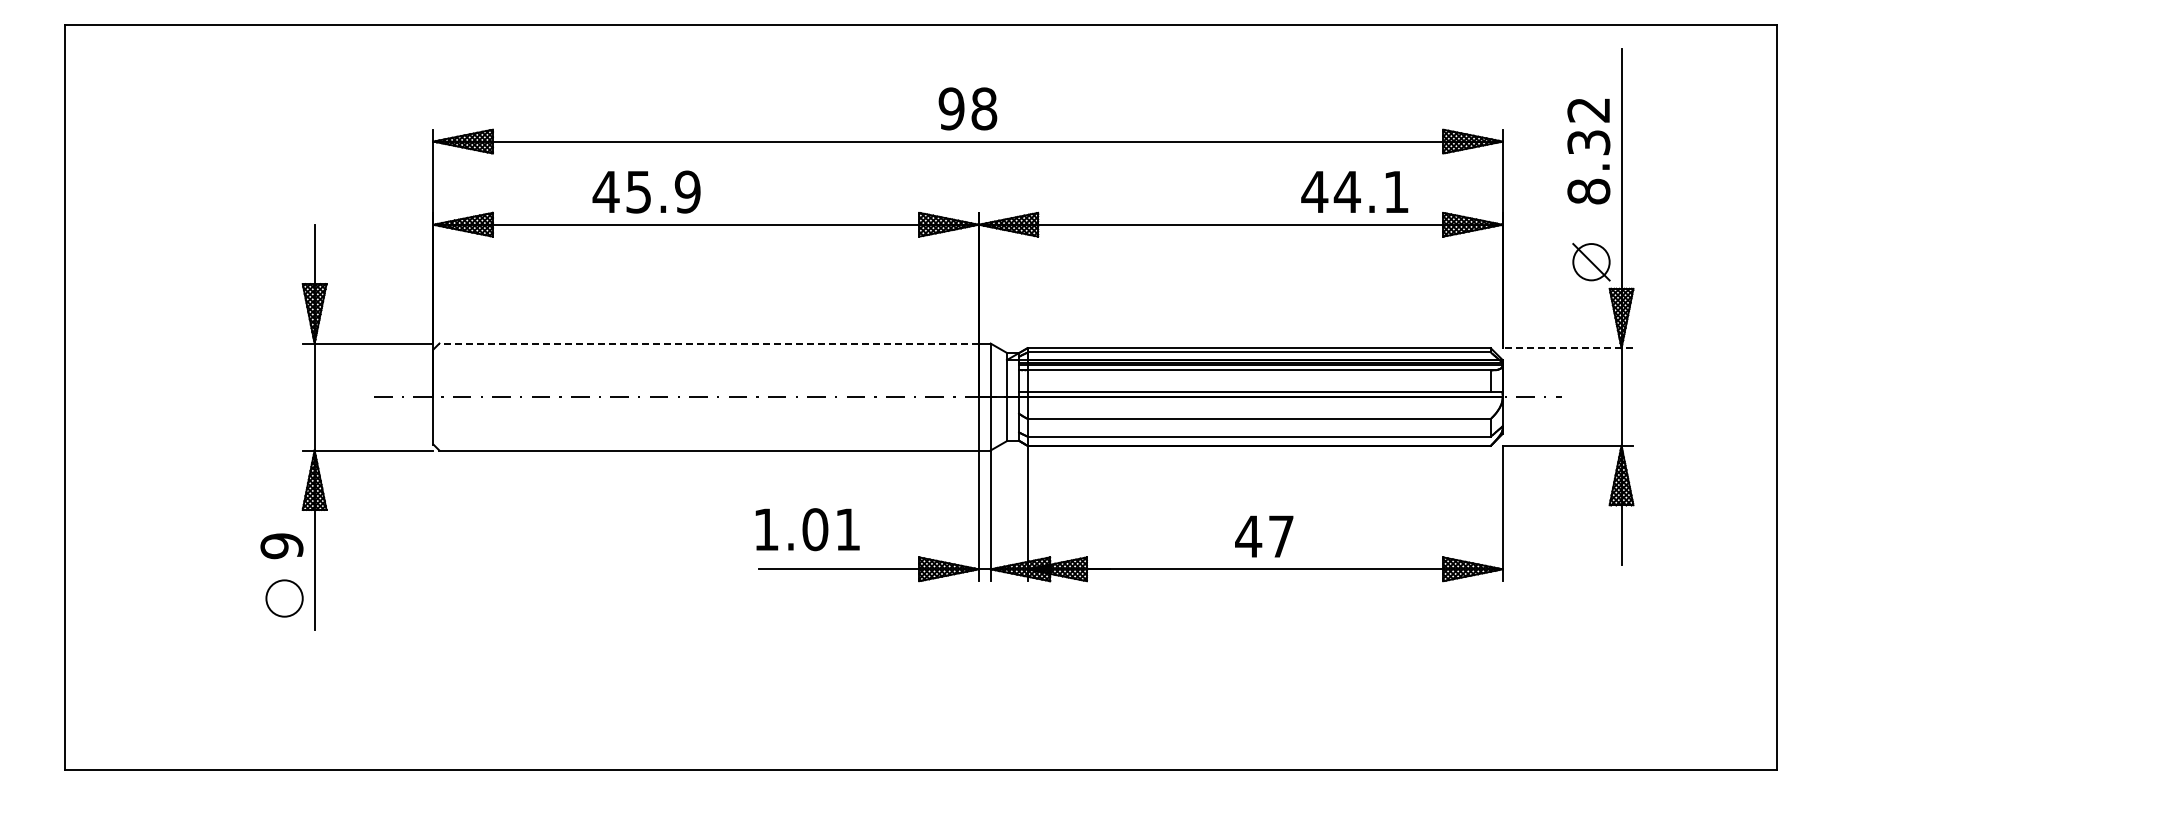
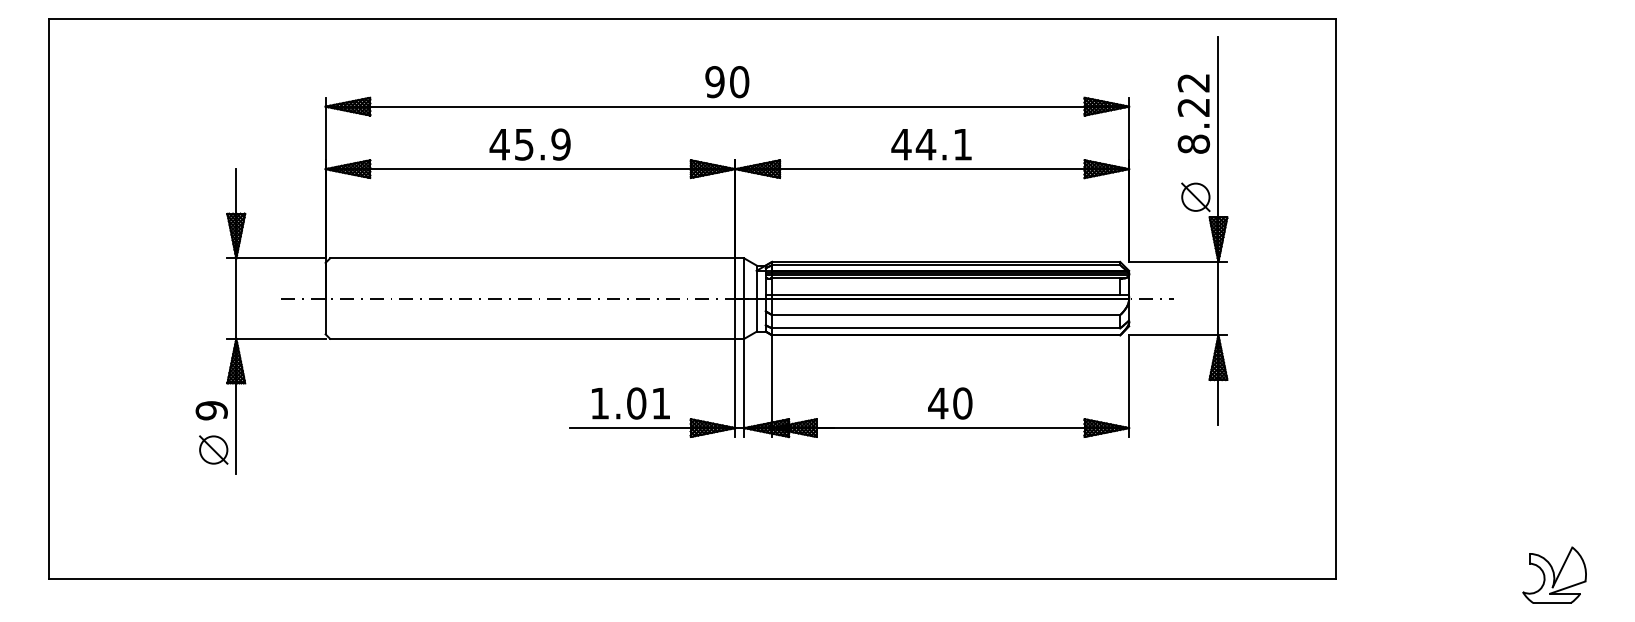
text: (984, 108) -> (739, 81), 98 -> 90
text: (1588, 142) -> (1193, 107), 8.32 -> 8.22
text: (646, 191) -> (530, 144), moved
text: (1354, 191) -> (931, 144), moved
line: (709, 343) -> (533, 258), dashed -> solid
line: (1567, 348) -> (1177, 262), dashed -> solid
text: (807, 529) -> (630, 403), moved
text: (1281, 536) -> (962, 403), 47 -> 40
line: (284, 598) -> (213, 450), added
part: (2068, 764) -> (1554, 574), added

